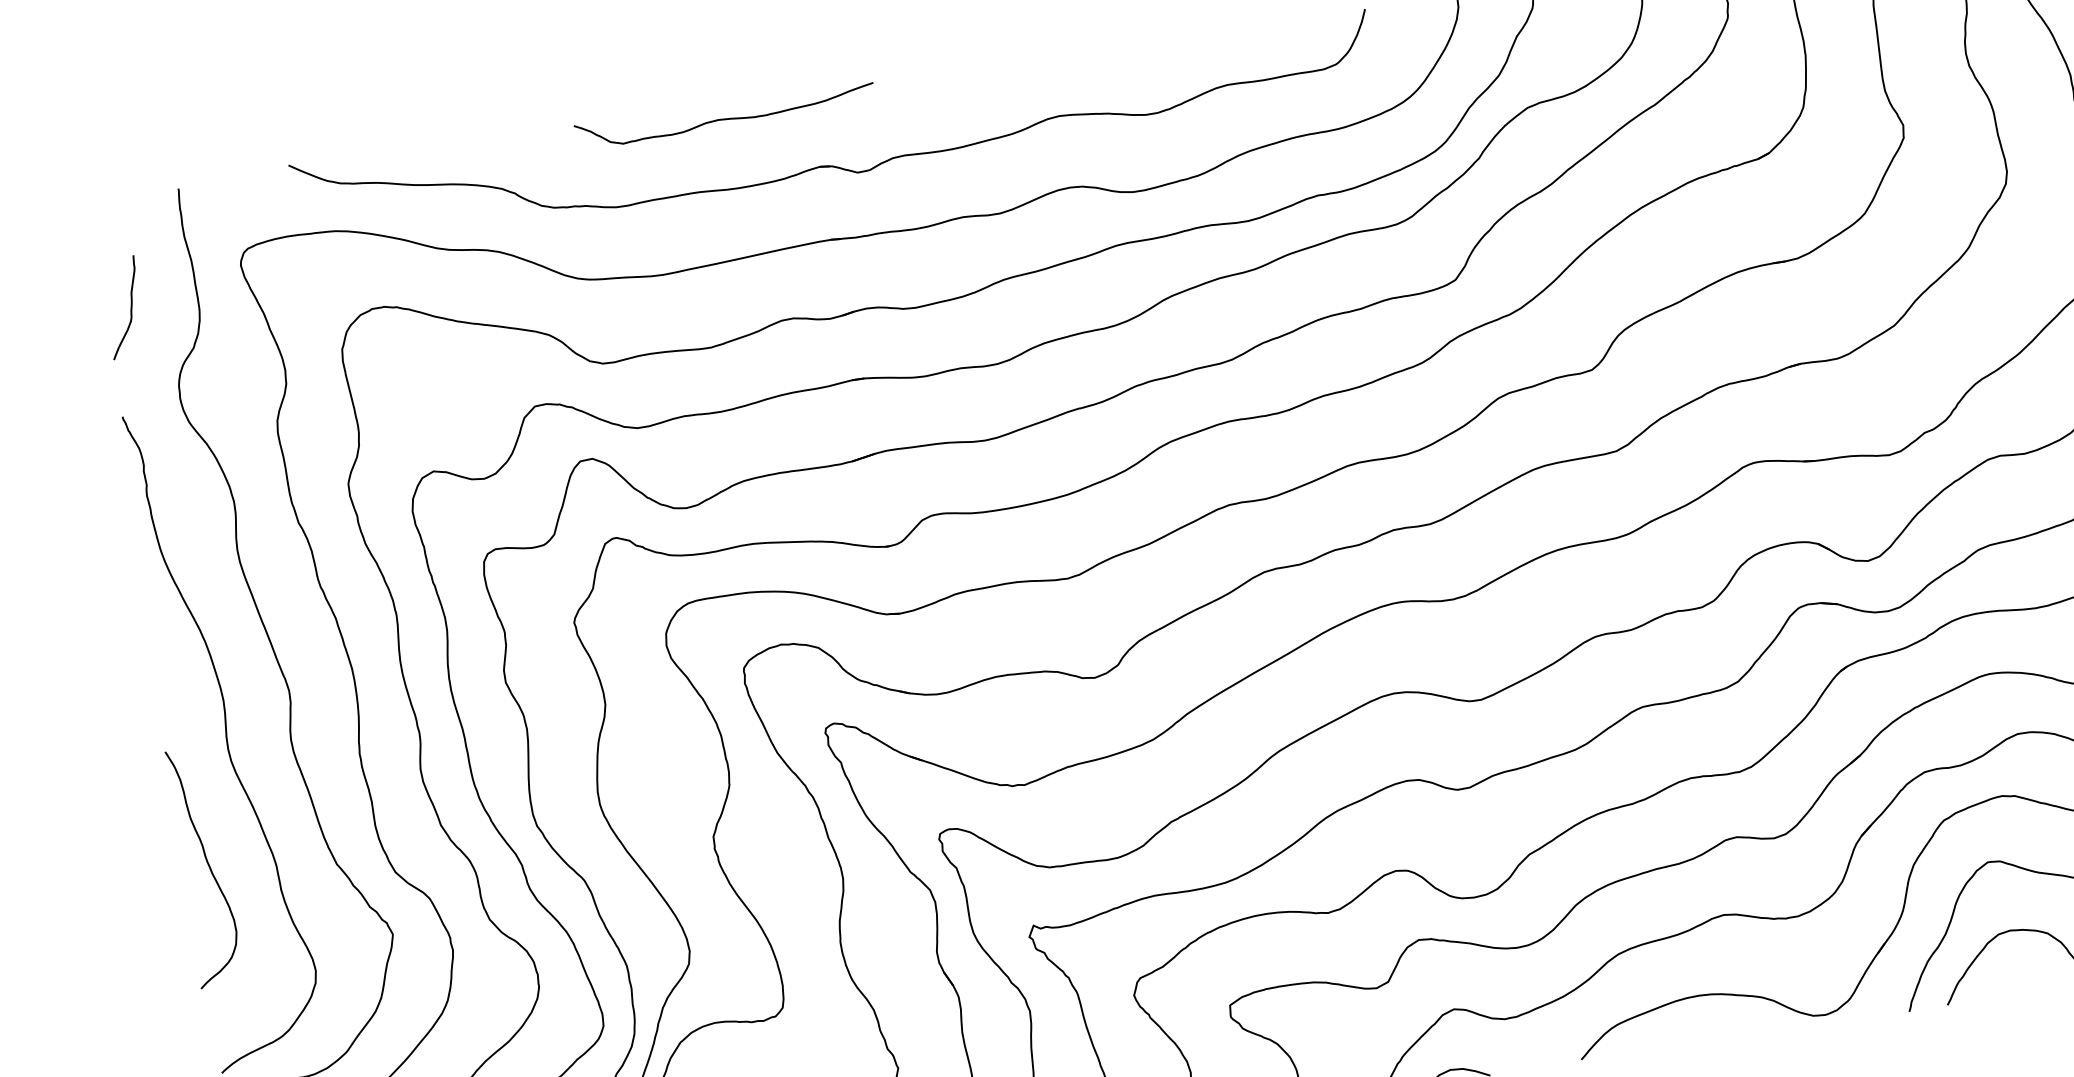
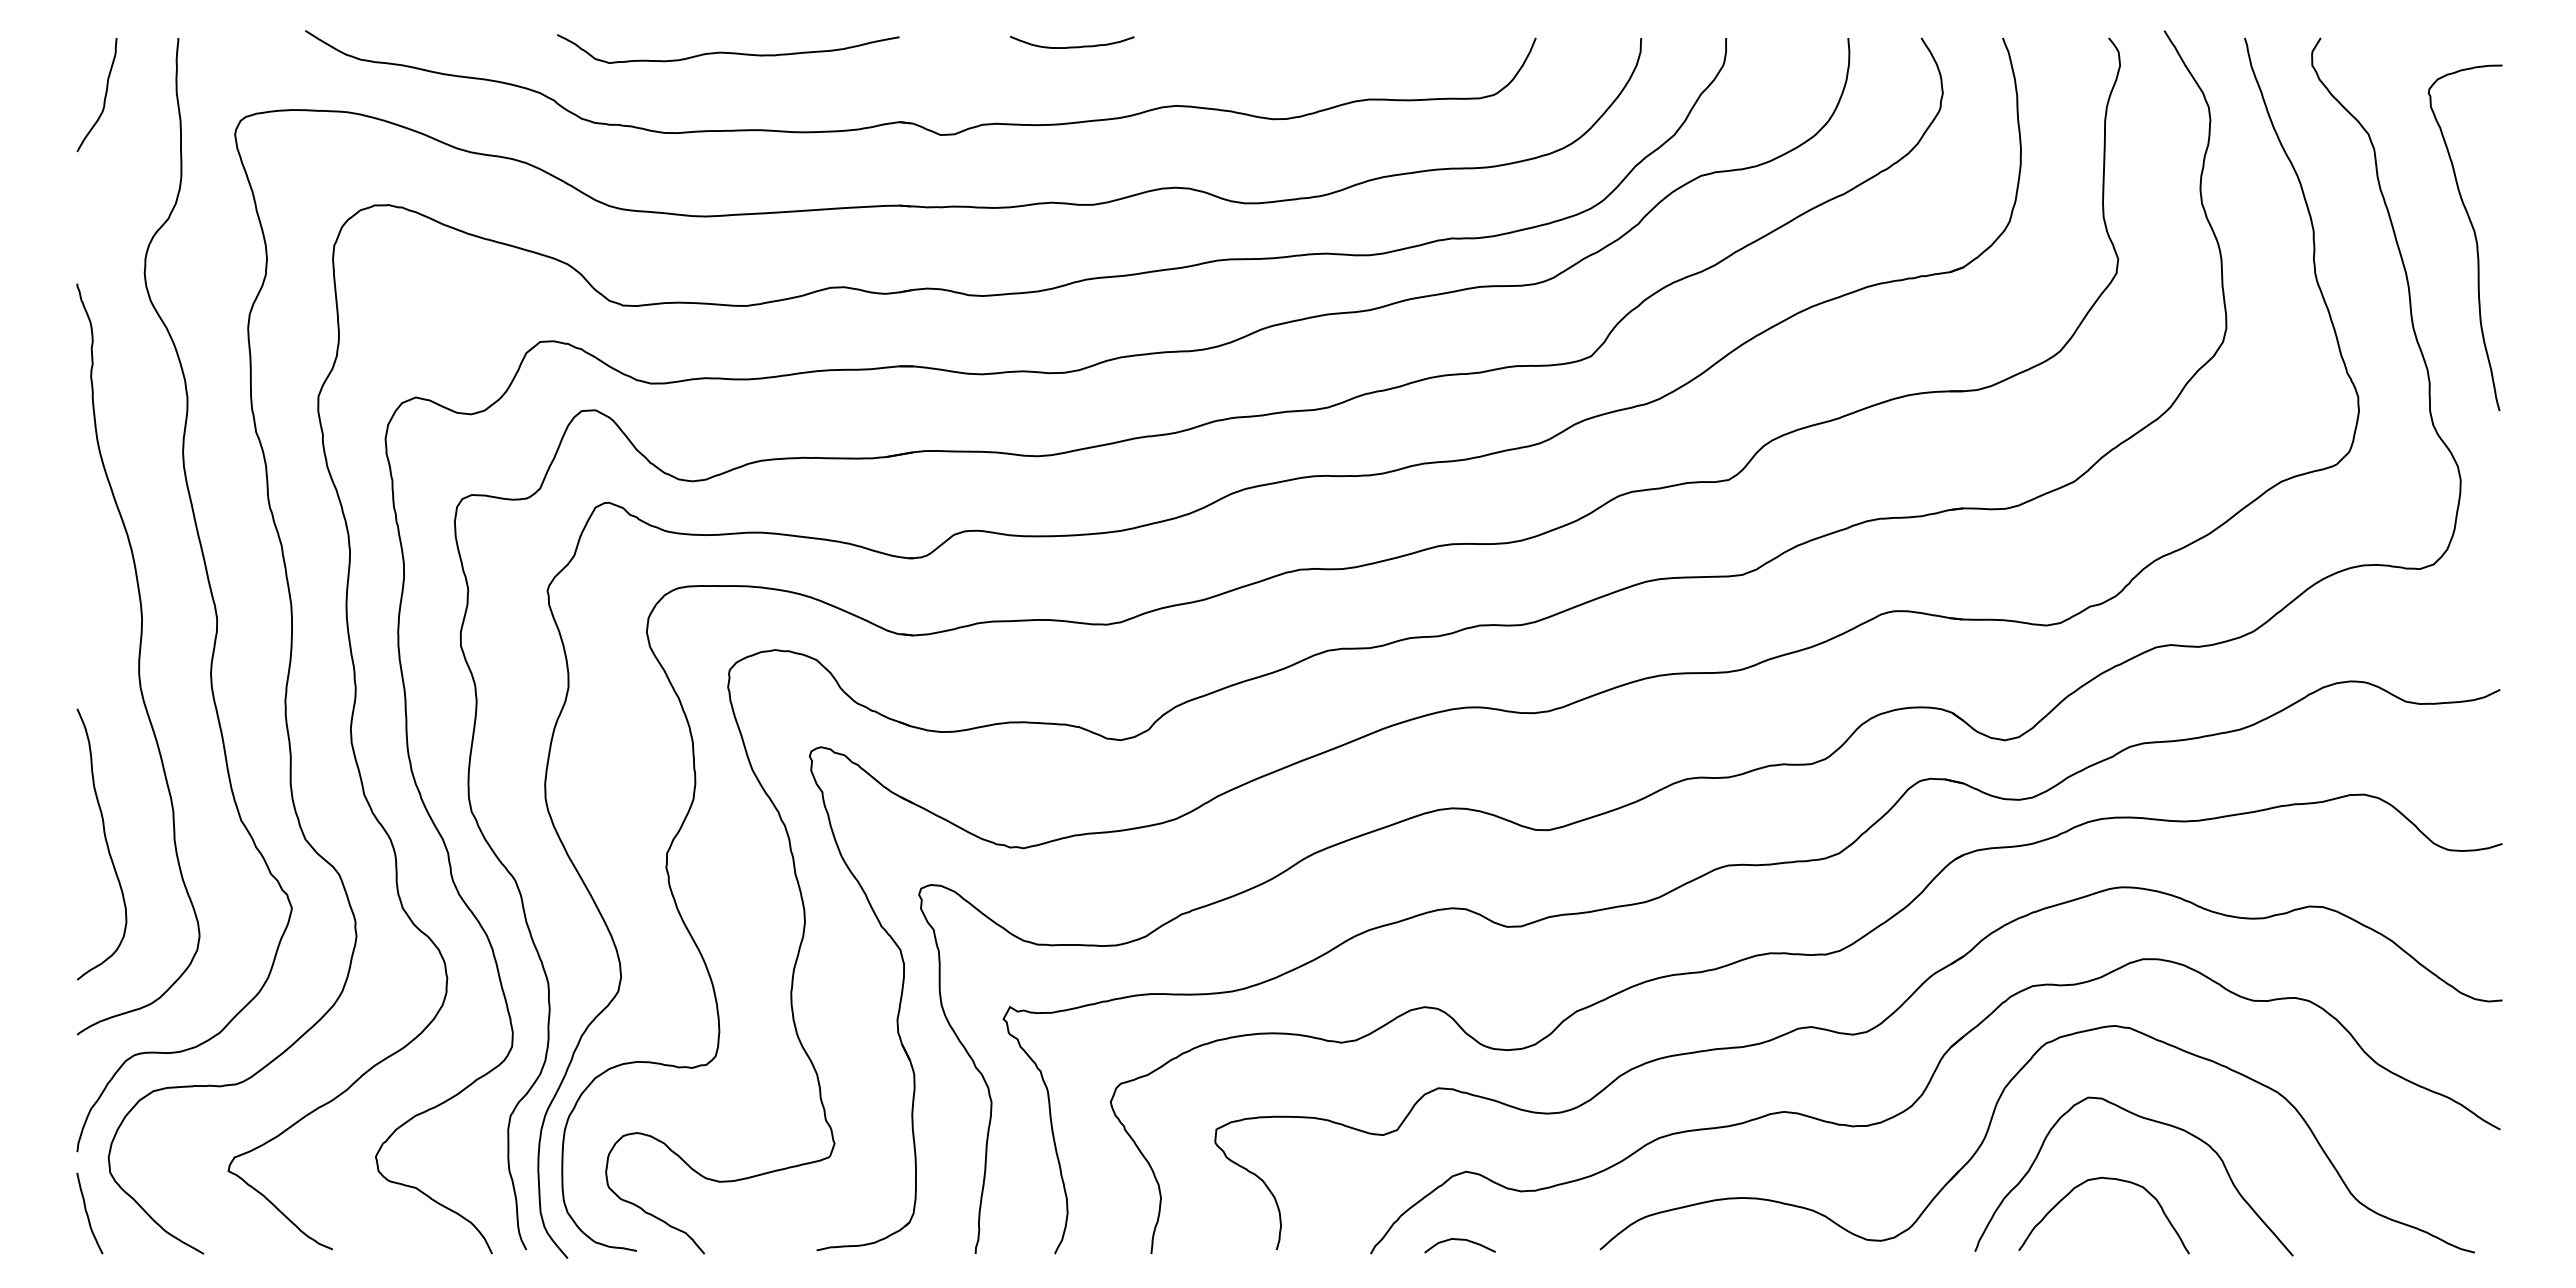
curve: (961, 77) -> (1072, 46), added
curve: (725, 118) -> (728, 52), moved
curve: (130, 308) -> (104, 96), moved
curve: (207, 865) -> (105, 842), moved

